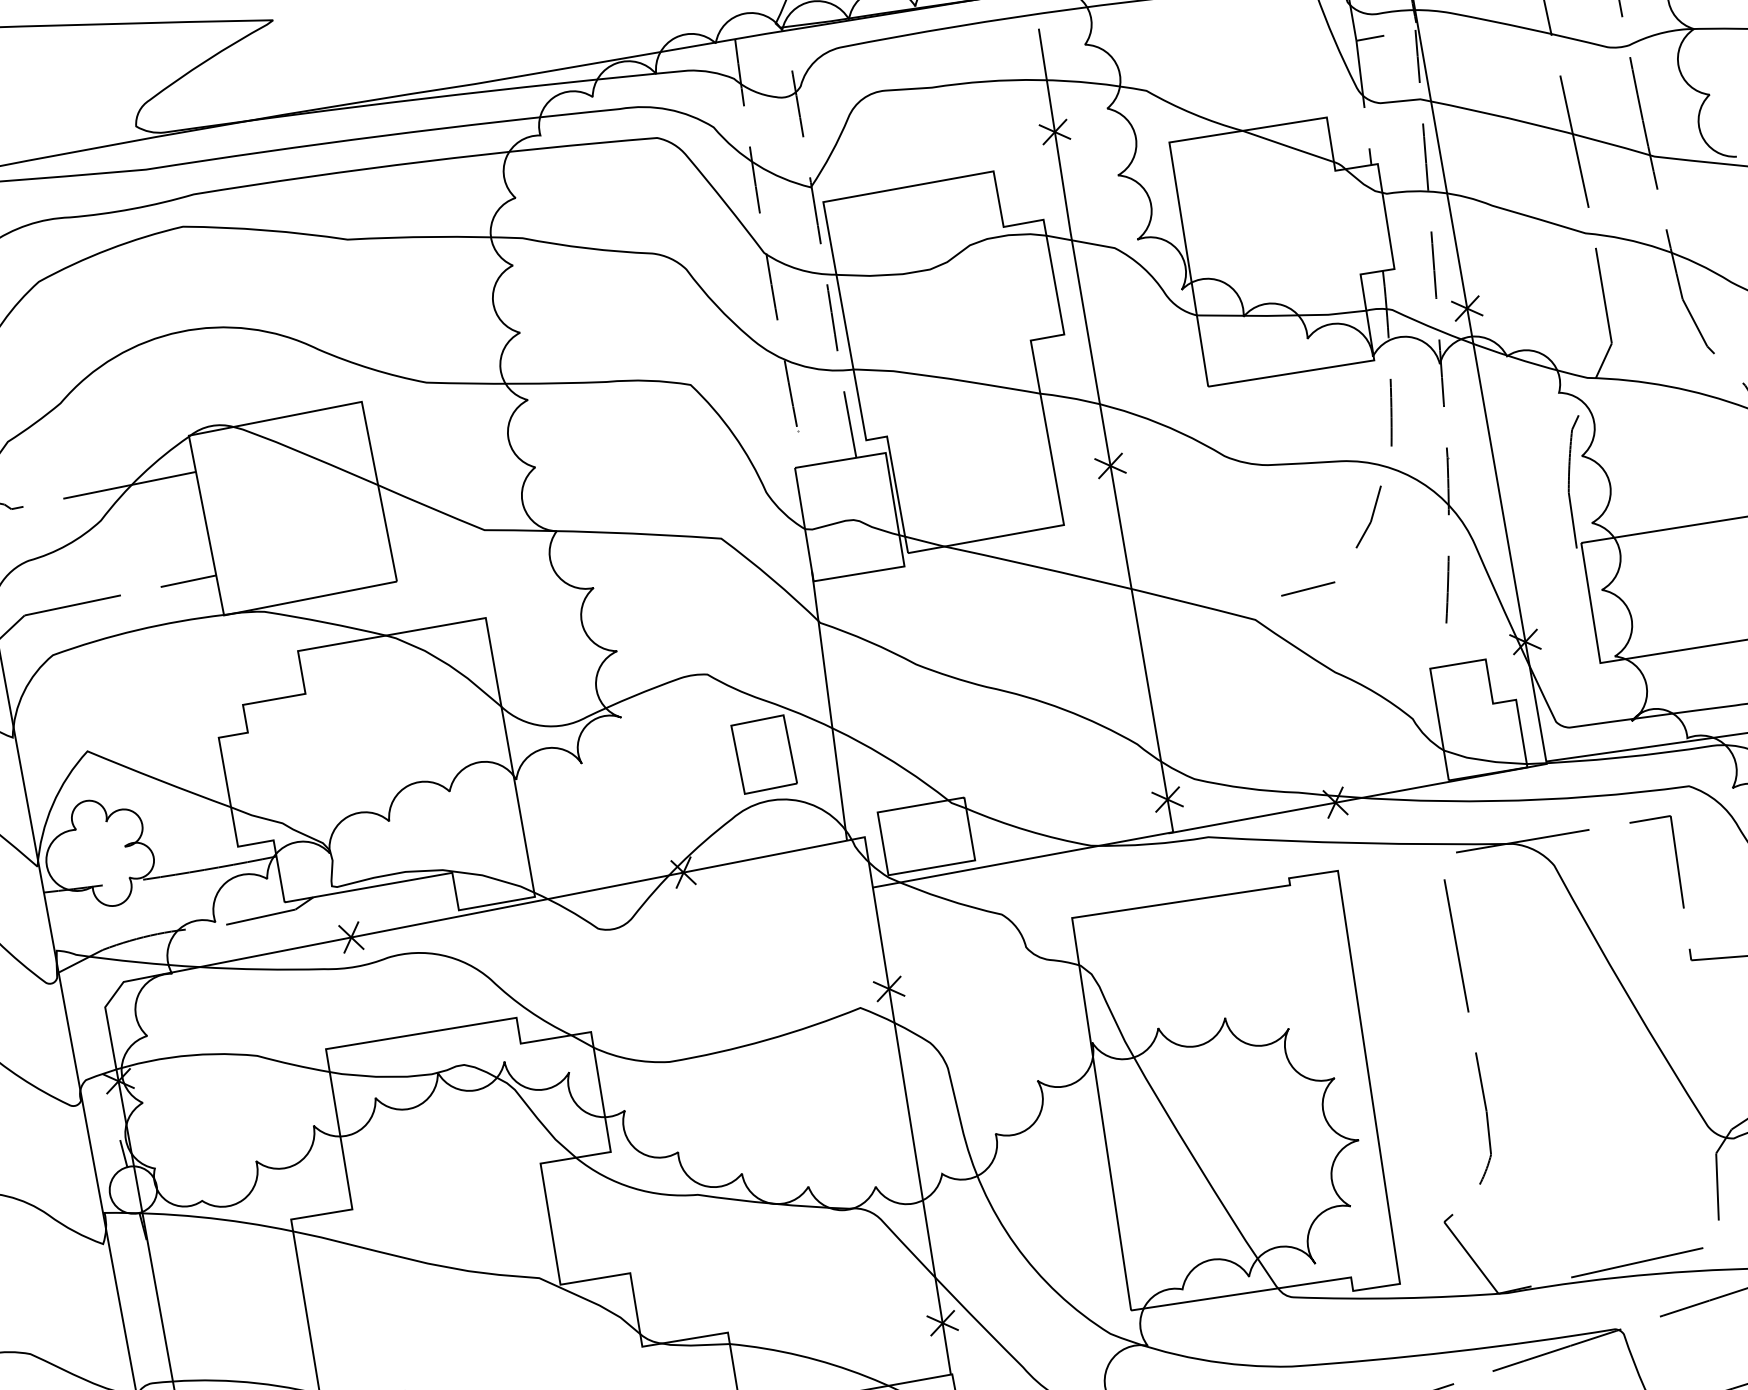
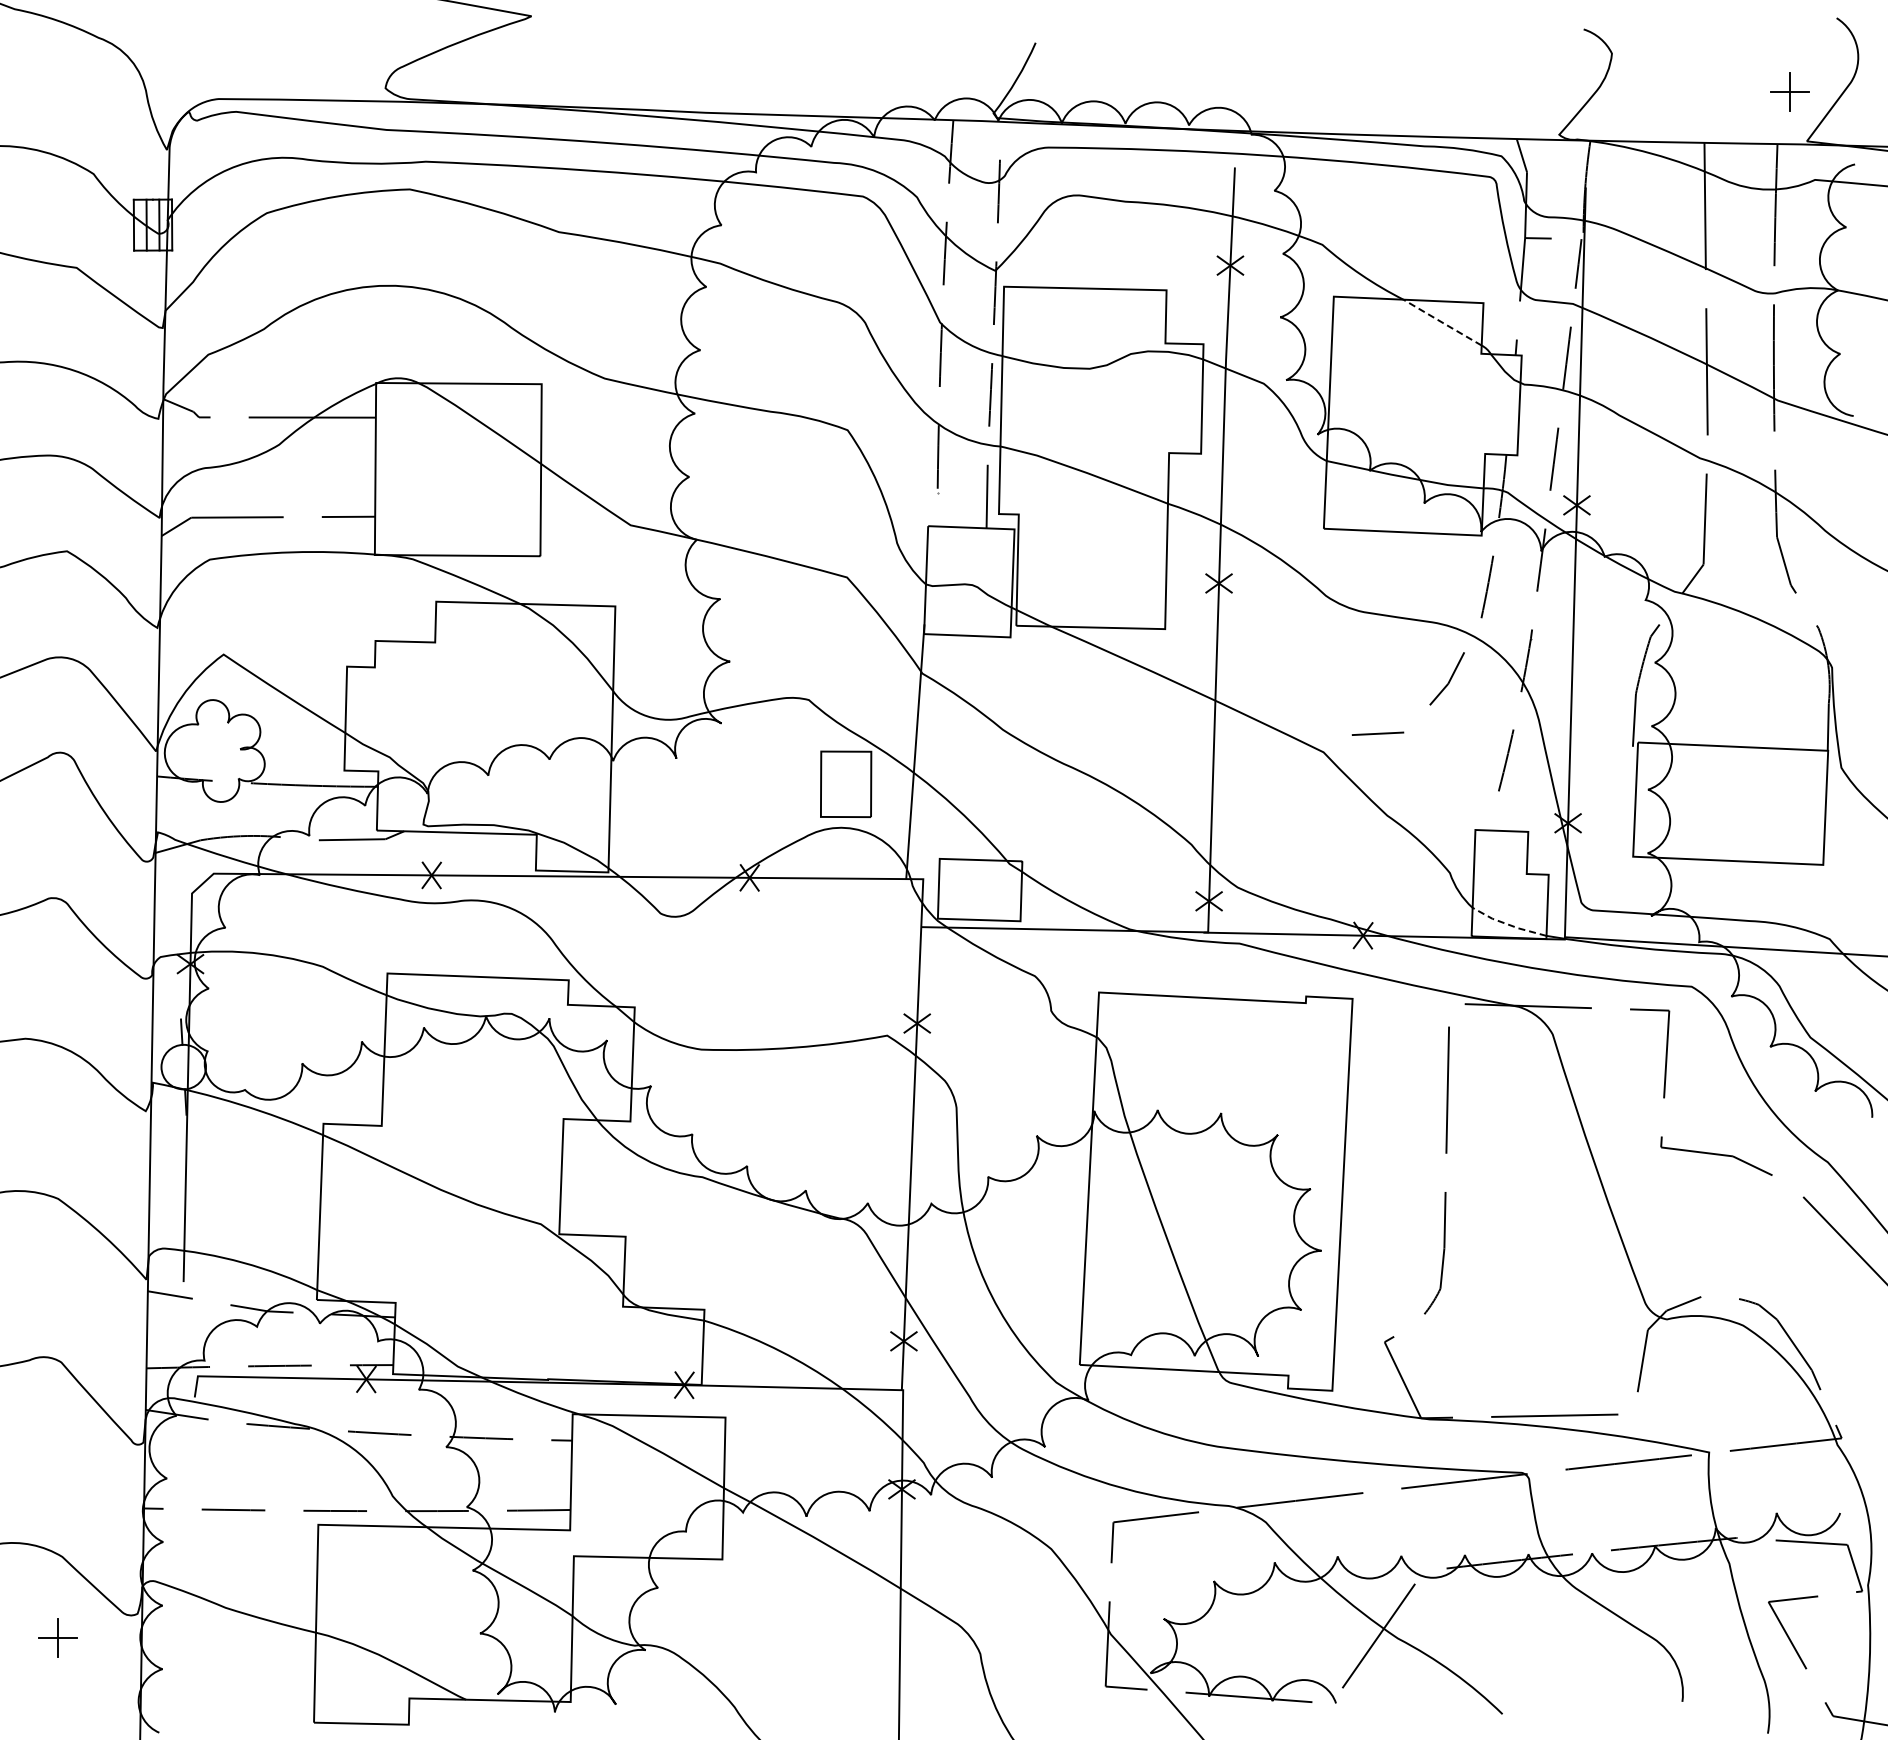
line: (1288, 146) -> (1442, 322), solid -> dashed
line: (1484, 760) -> (1508, 924), solid -> dashed

